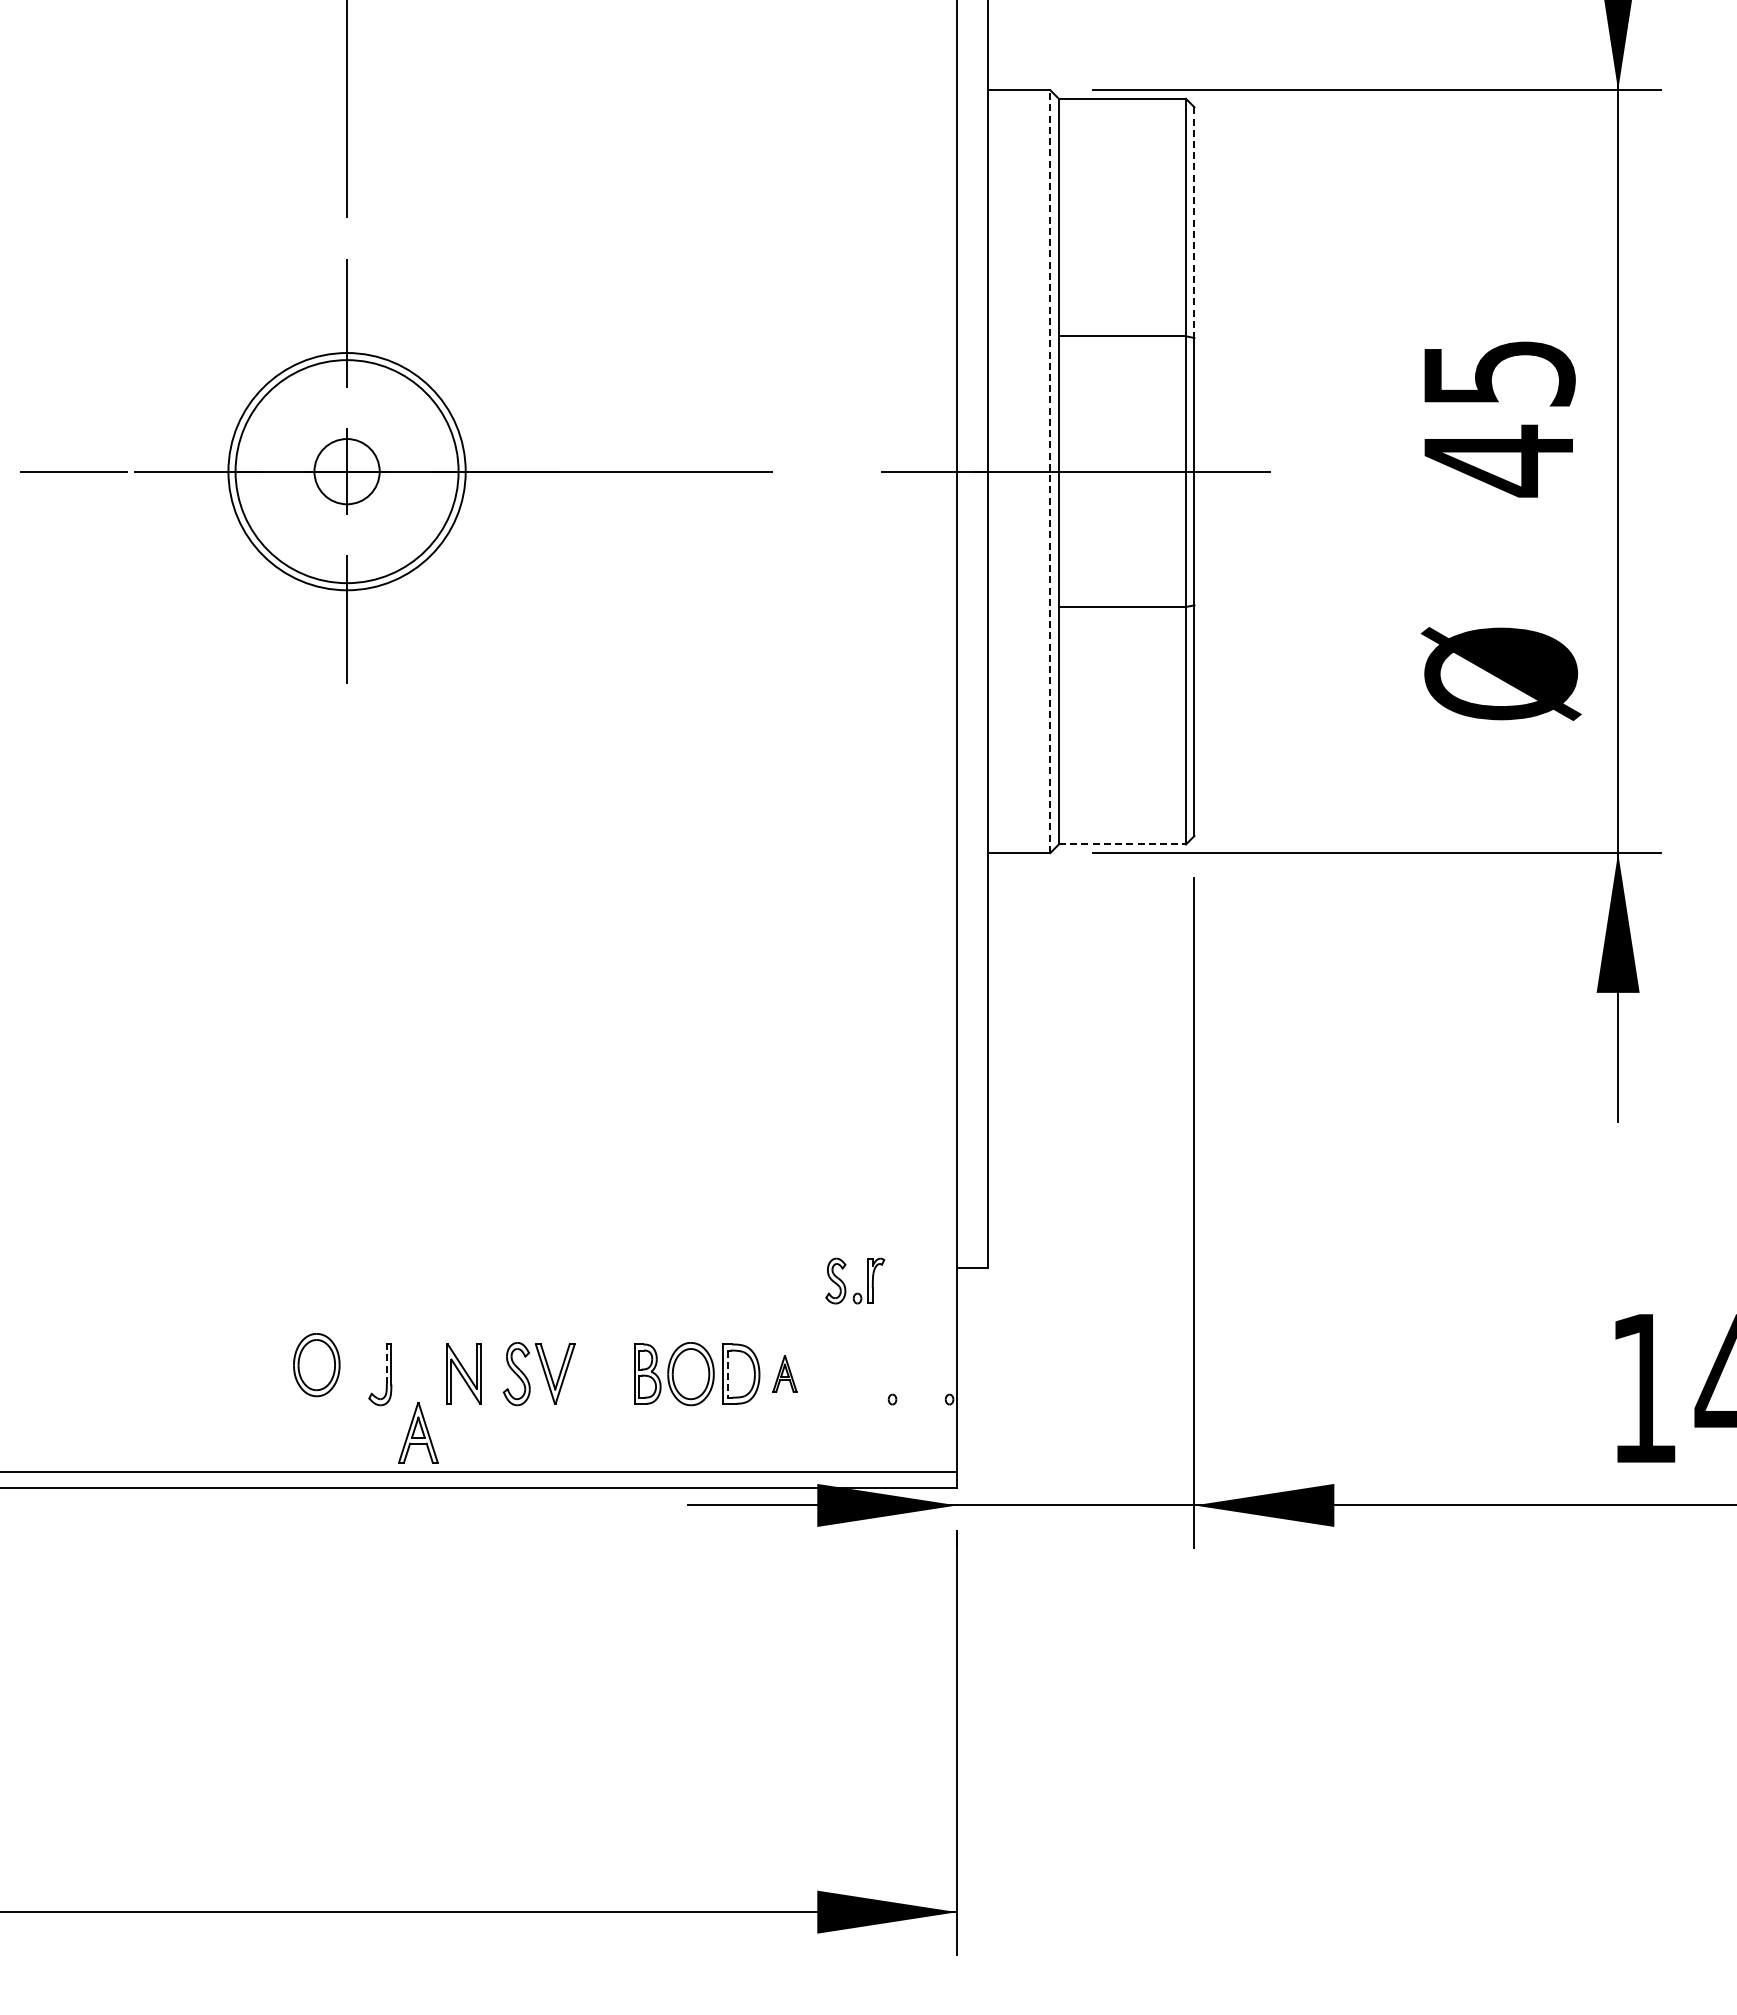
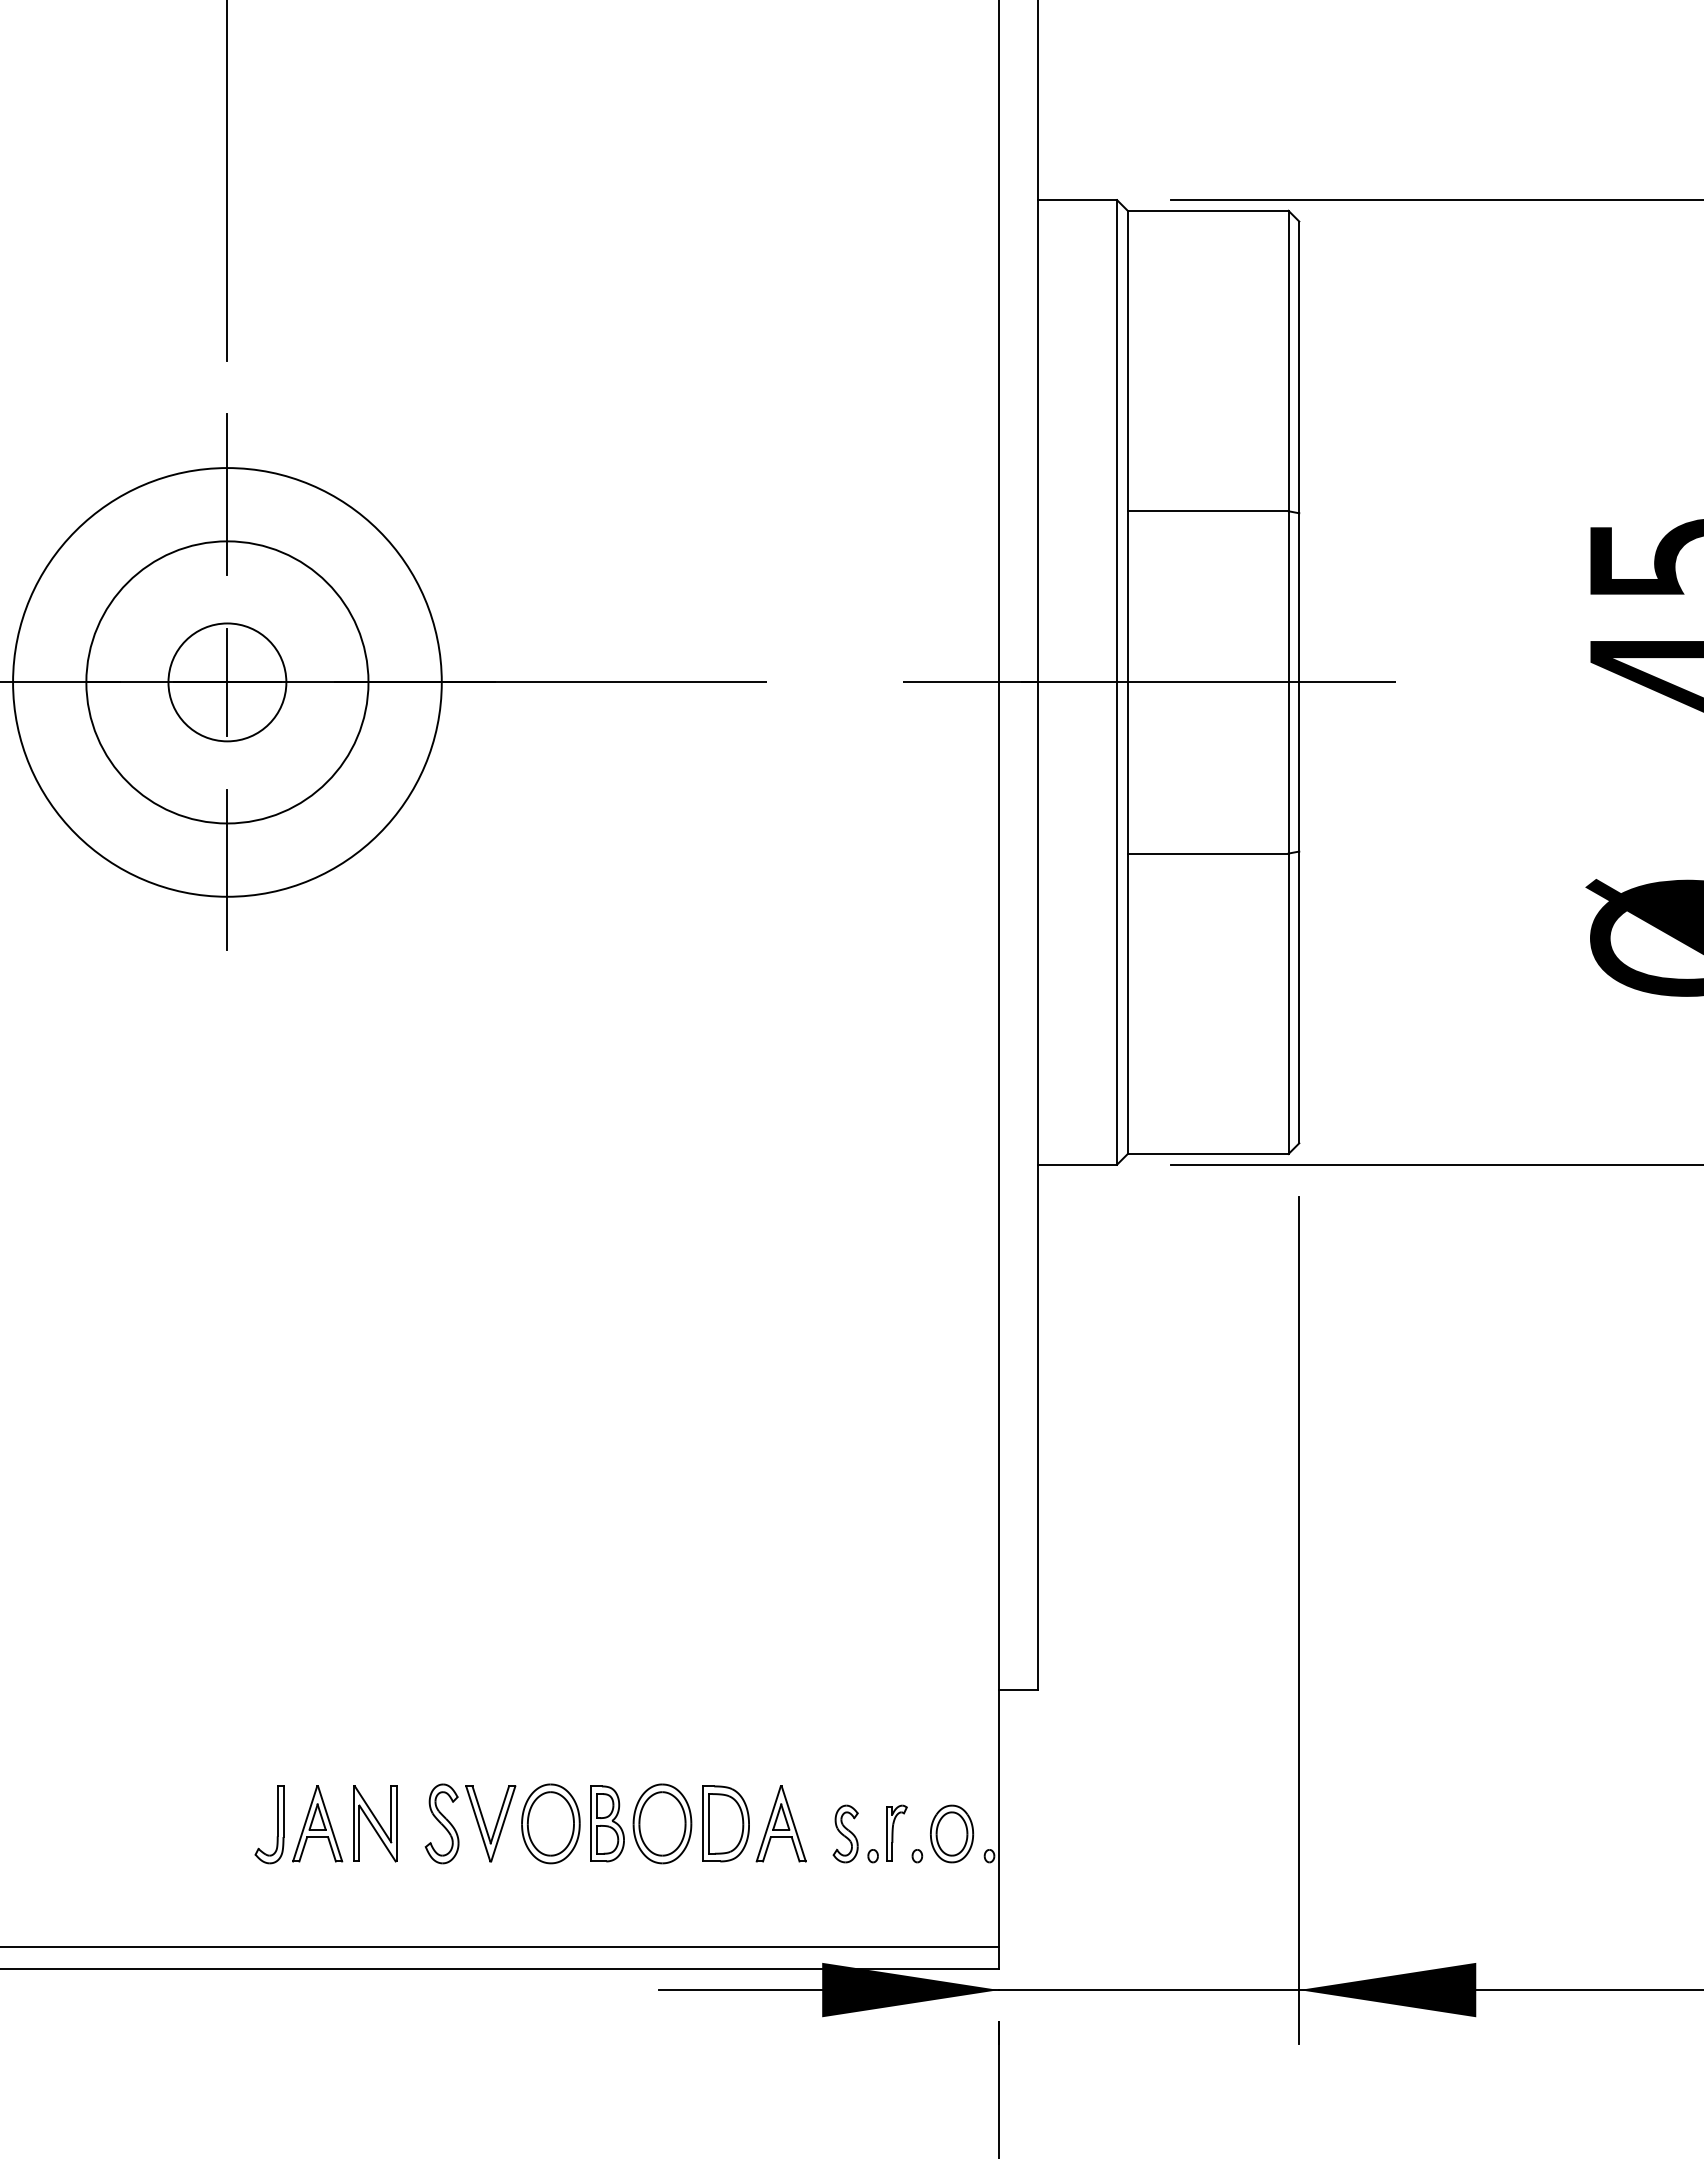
line: (1194, 223) -> (1299, 368), dashed -> solid
circle: (346, 471) -> (226, 682), size x1.43
circle: (346, 471) -> (226, 682), size x1.43
line: (1050, 471) -> (1117, 682), dashed -> solid
line: (1122, 844) -> (1208, 1154), dashed -> solid
part: (845, 1285) -> (857, 1839), moved
line: (386, 1364) -> (277, 1811), dashed -> solid
part: (316, 1365) -> (550, 1824), moved
part: (784, 1373) -> (780, 1823), size x1.67
line: (727, 1374) -> (708, 1824), dashed -> solid
part: (919, 1381) -> (951, 1833), added
part: (418, 1432) -> (317, 1823), moved

